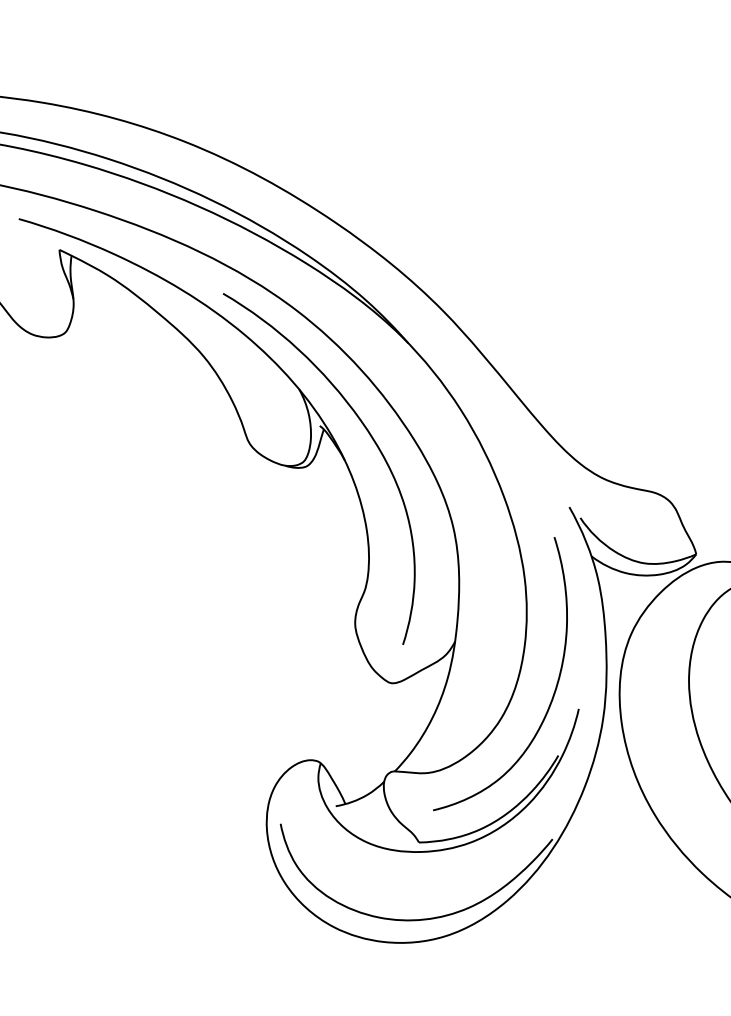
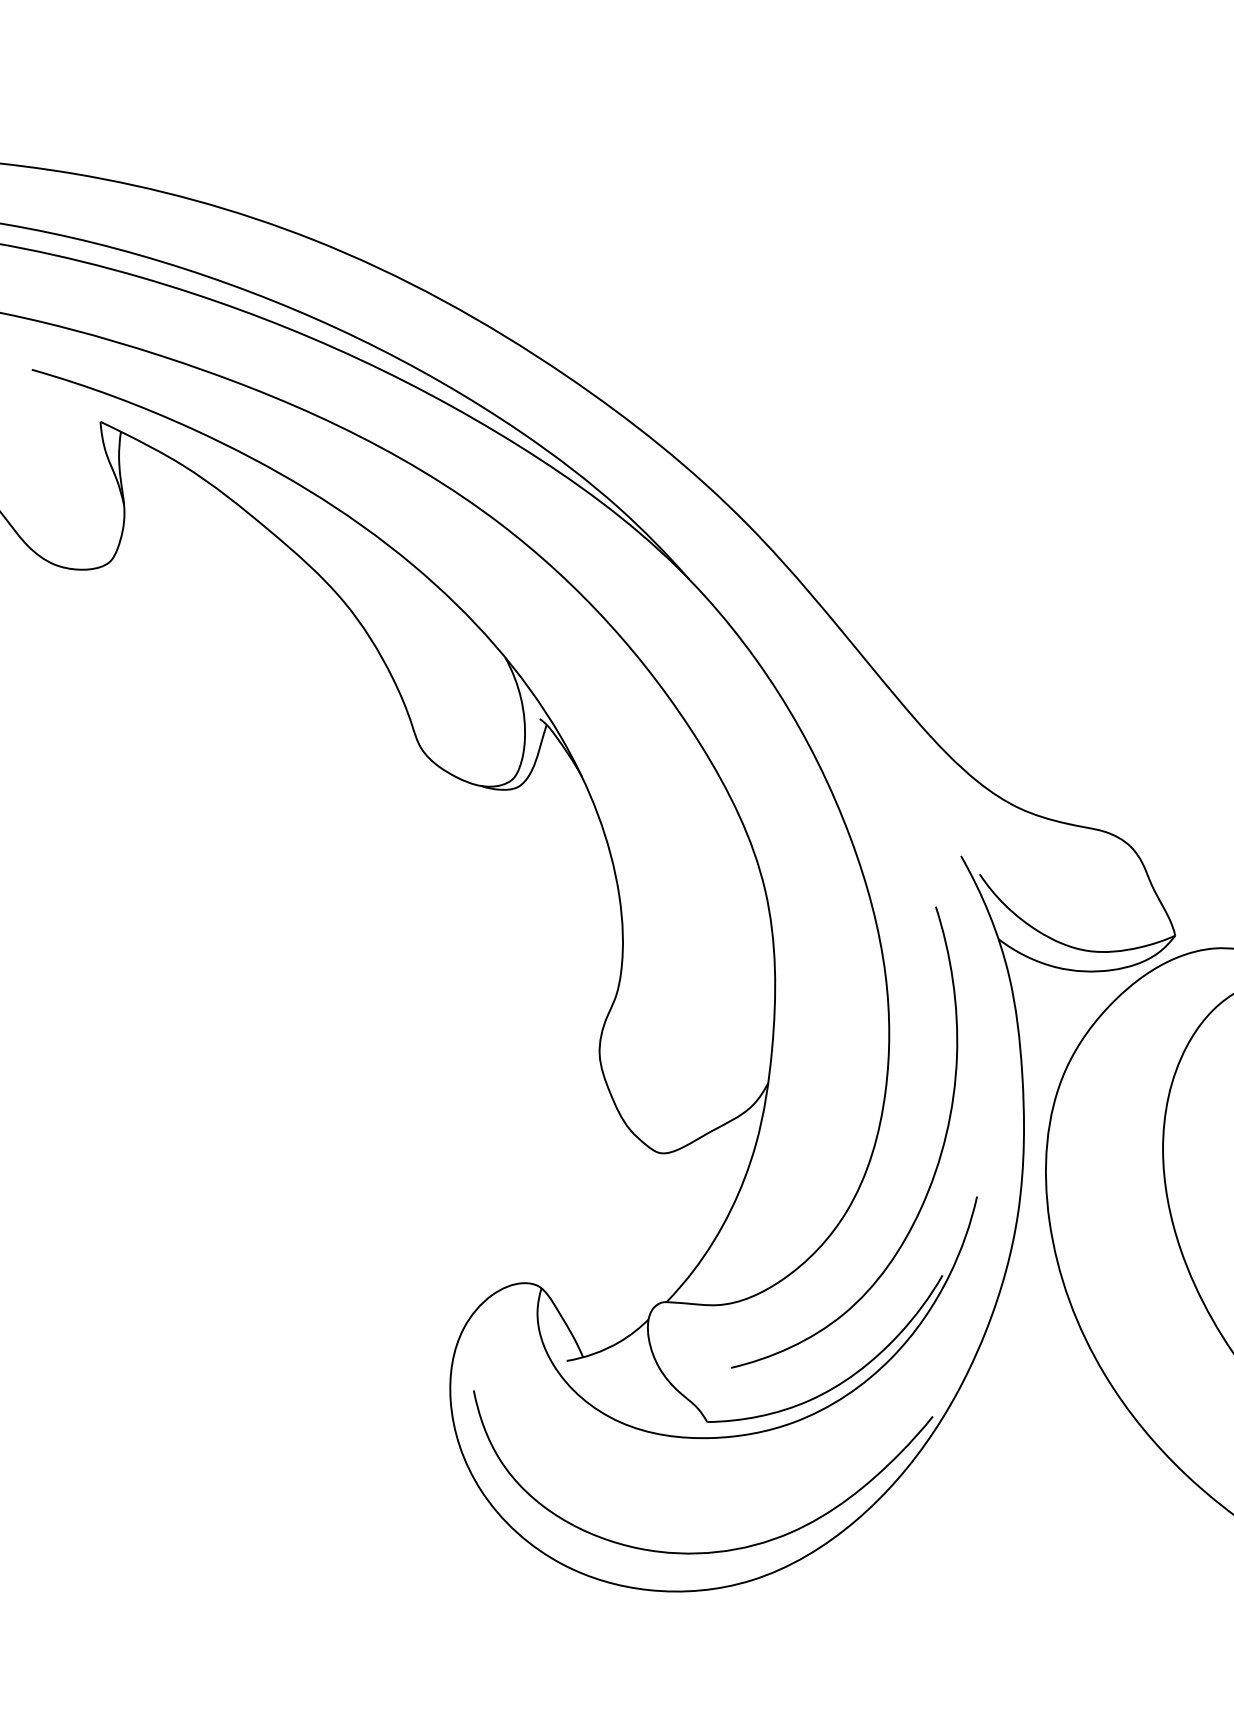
curve: (369, 435) -> (623, 735), removed

